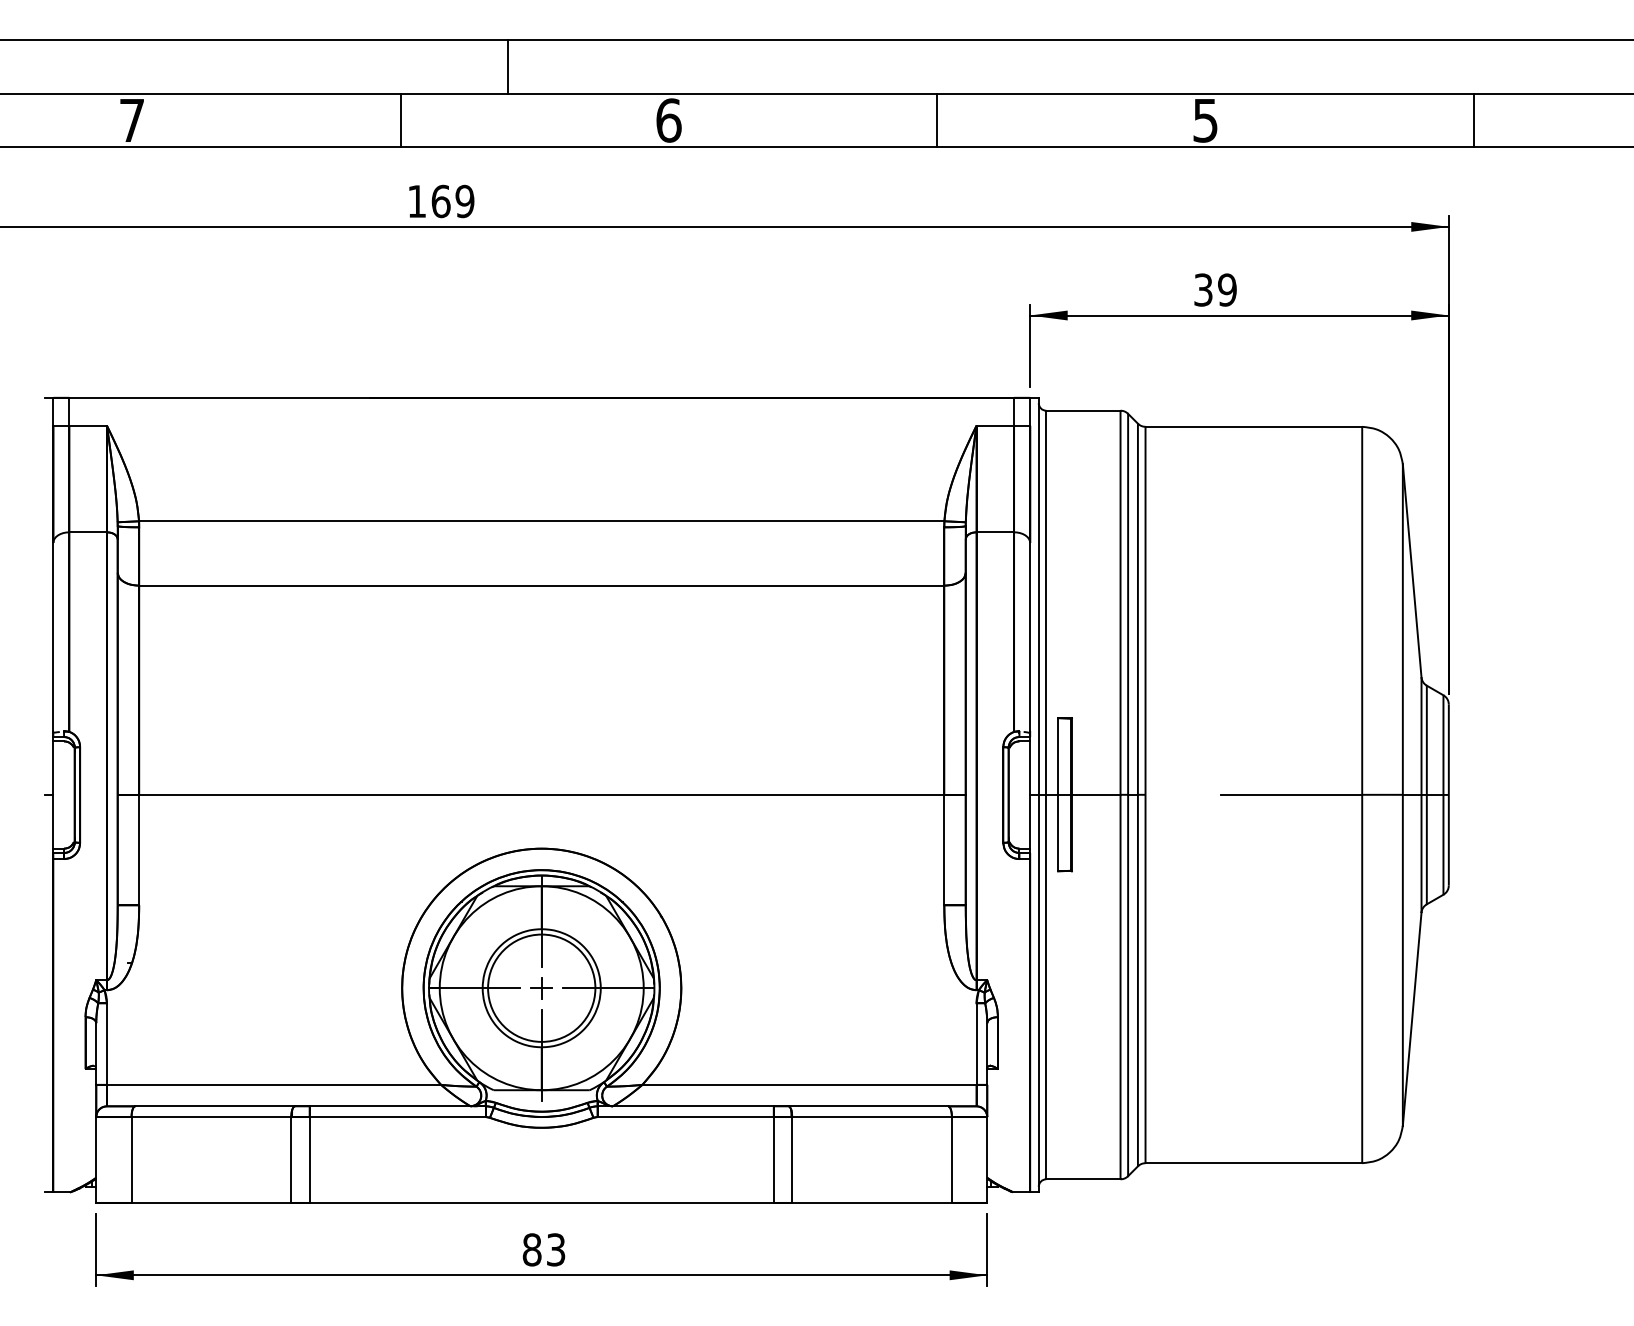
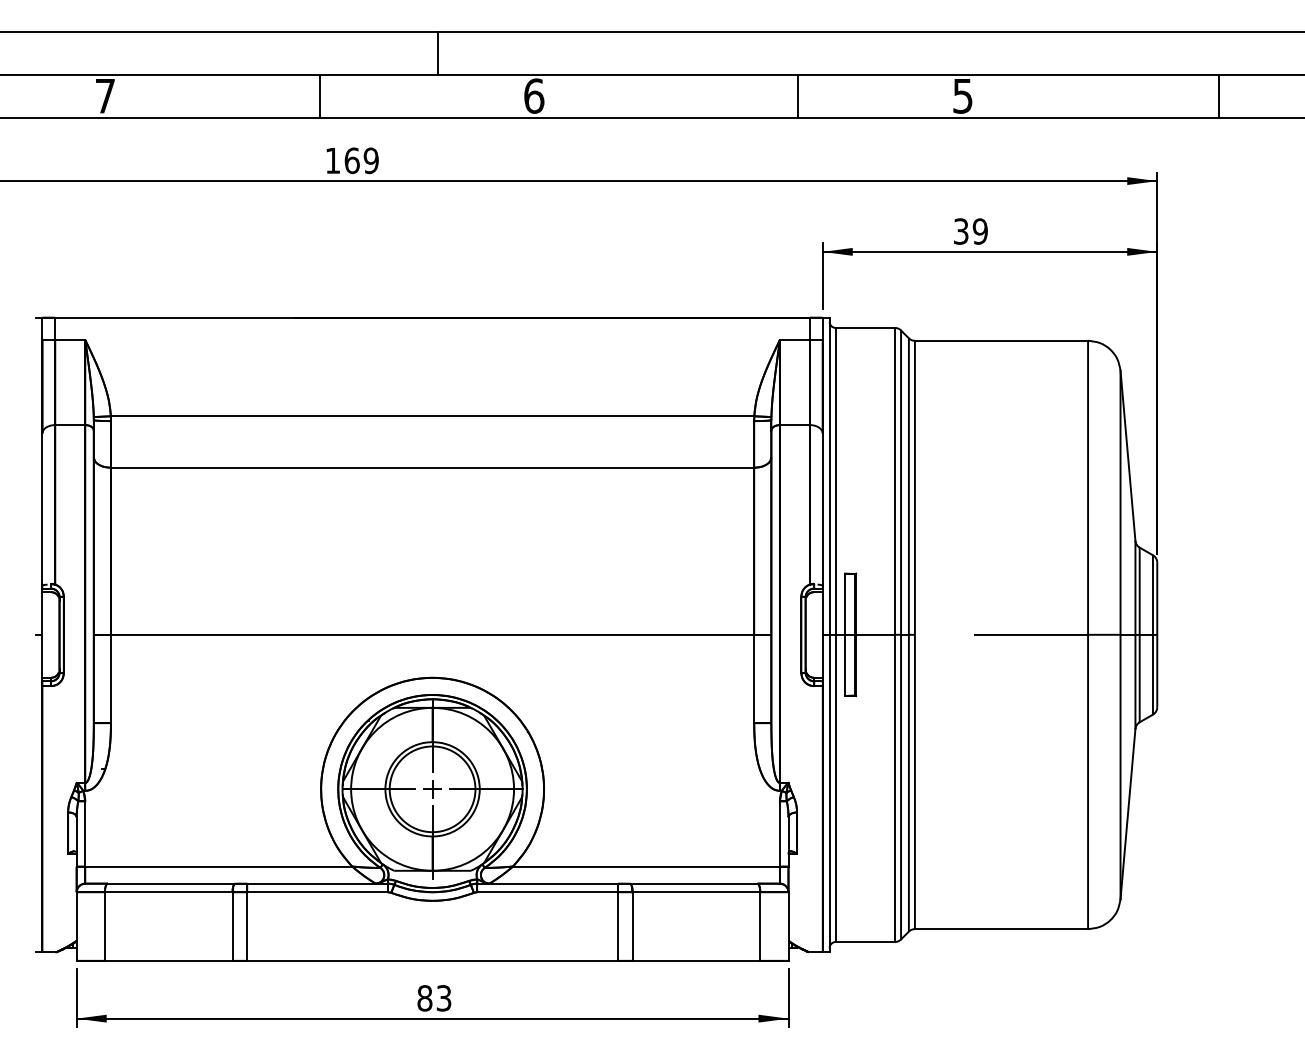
line: (508, 66) -> (438, 52), moved
line: (937, 120) -> (798, 96), moved
line: (1474, 120) -> (1219, 96), moved

